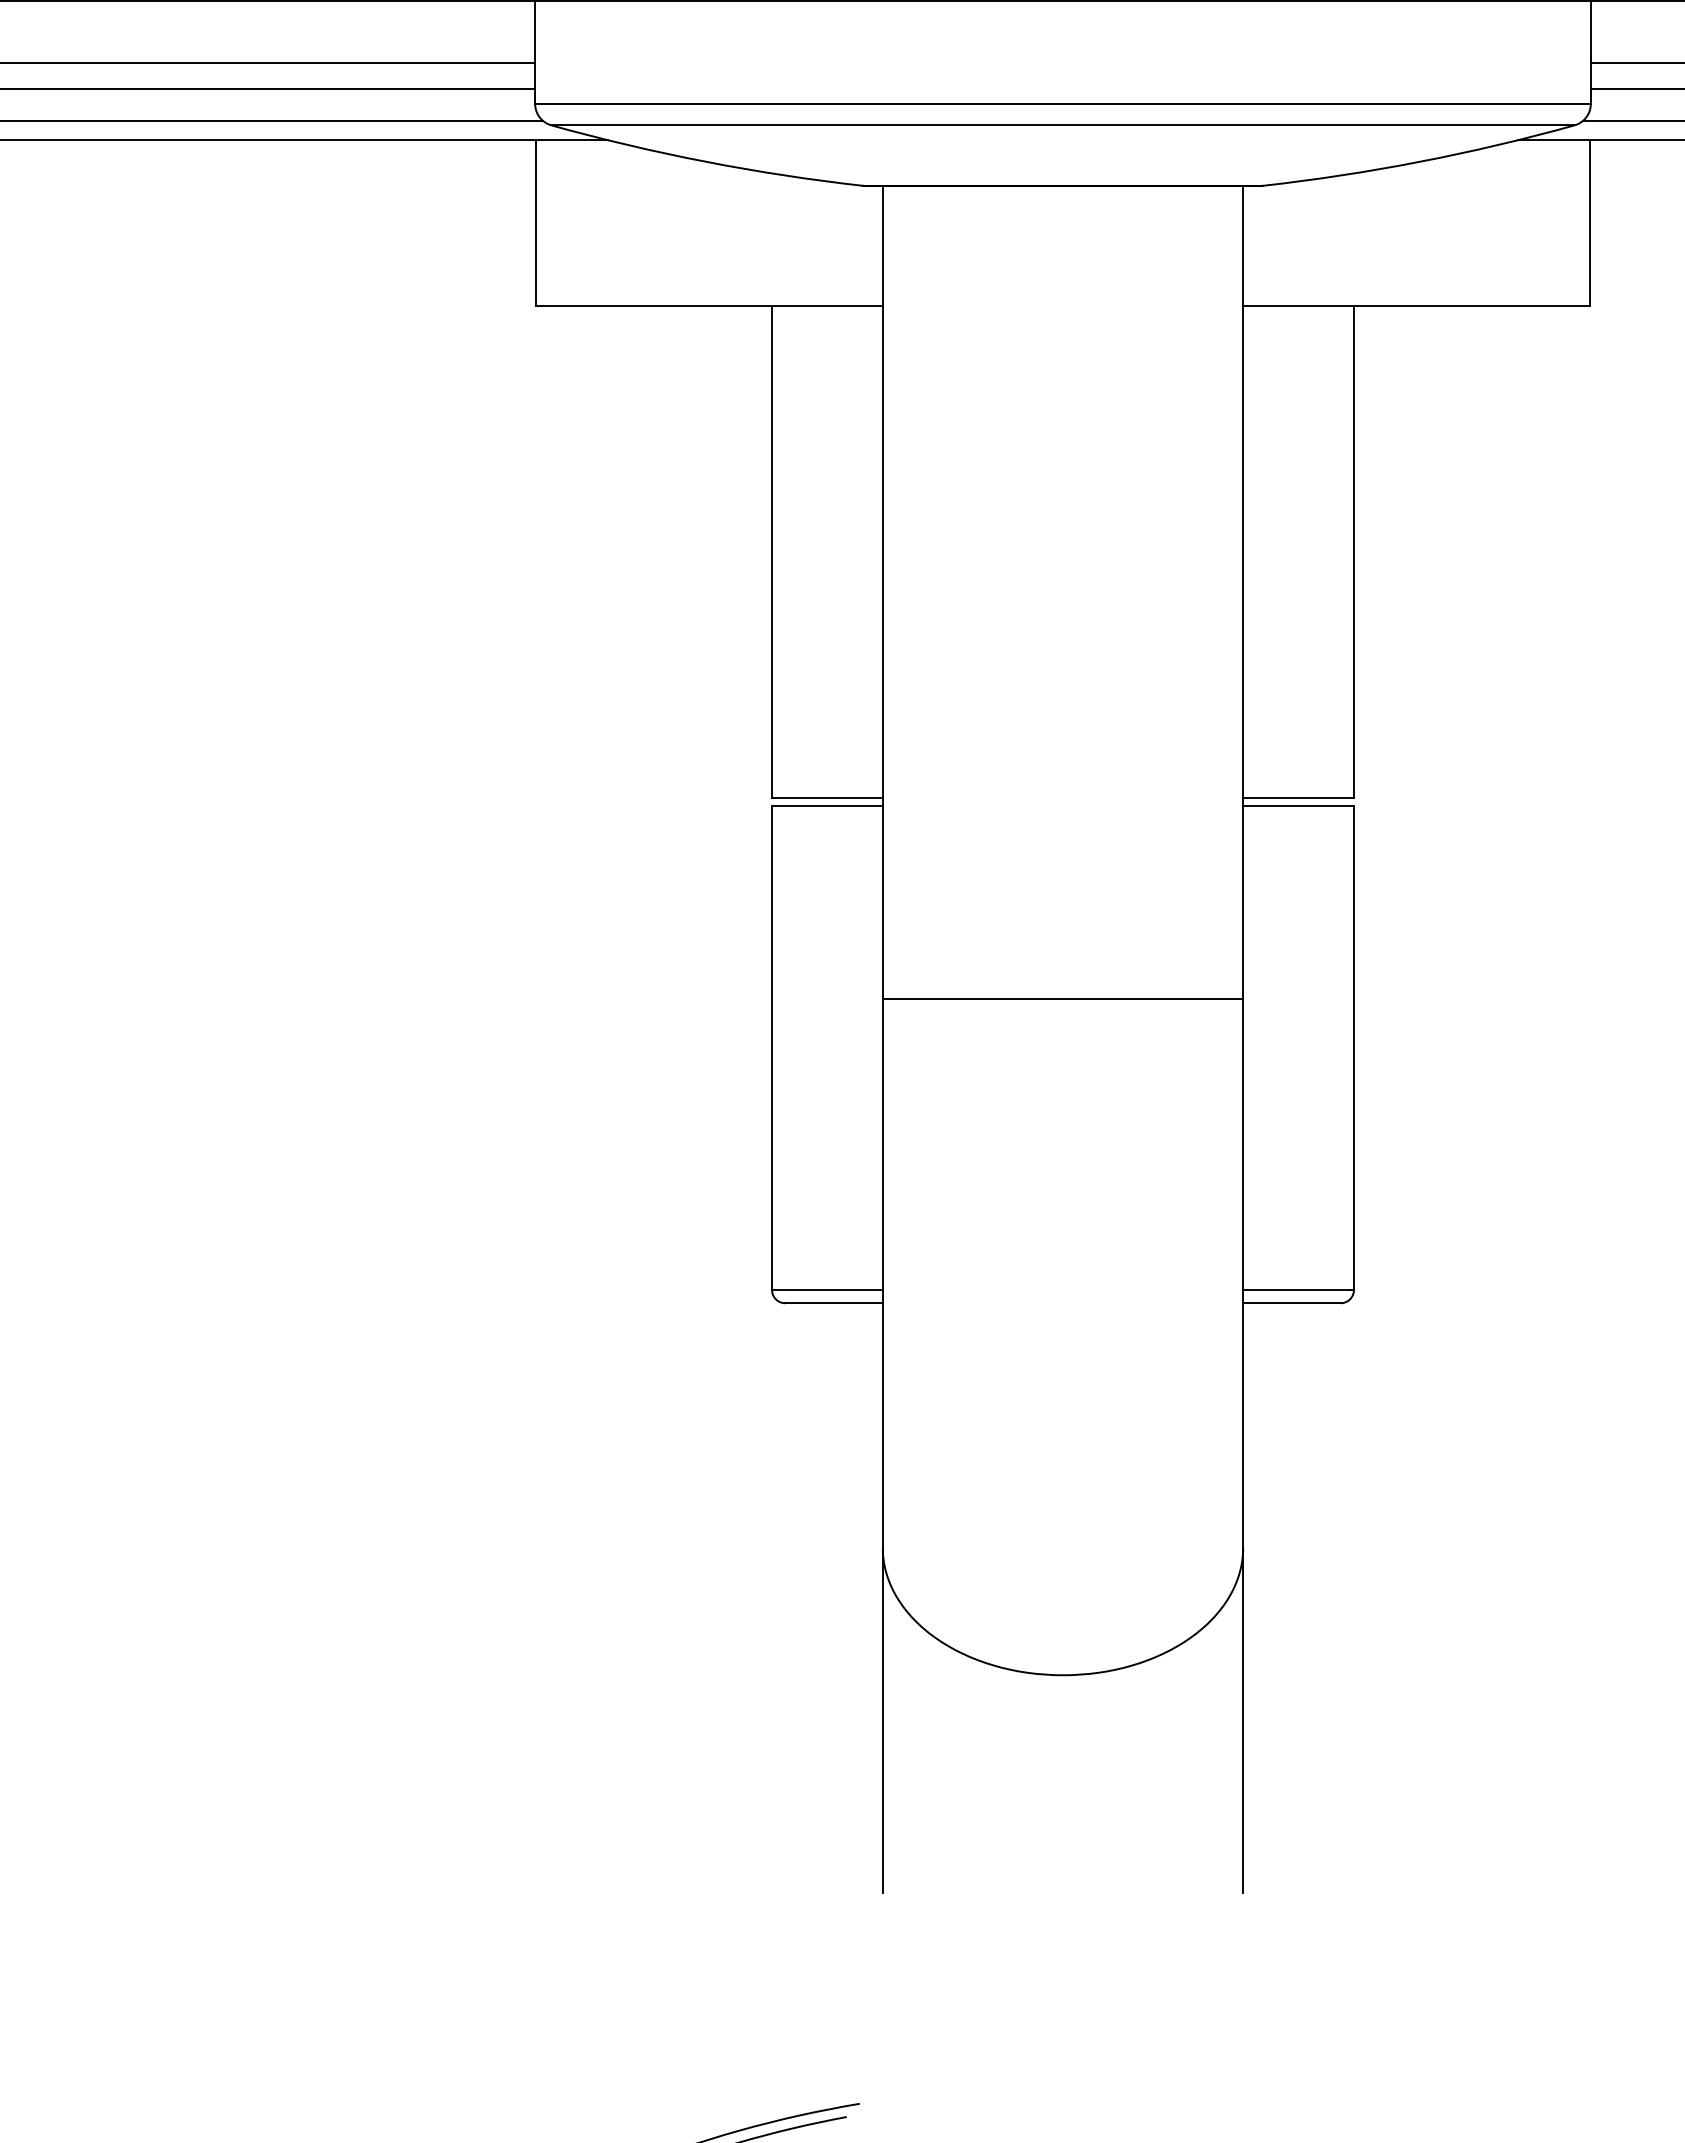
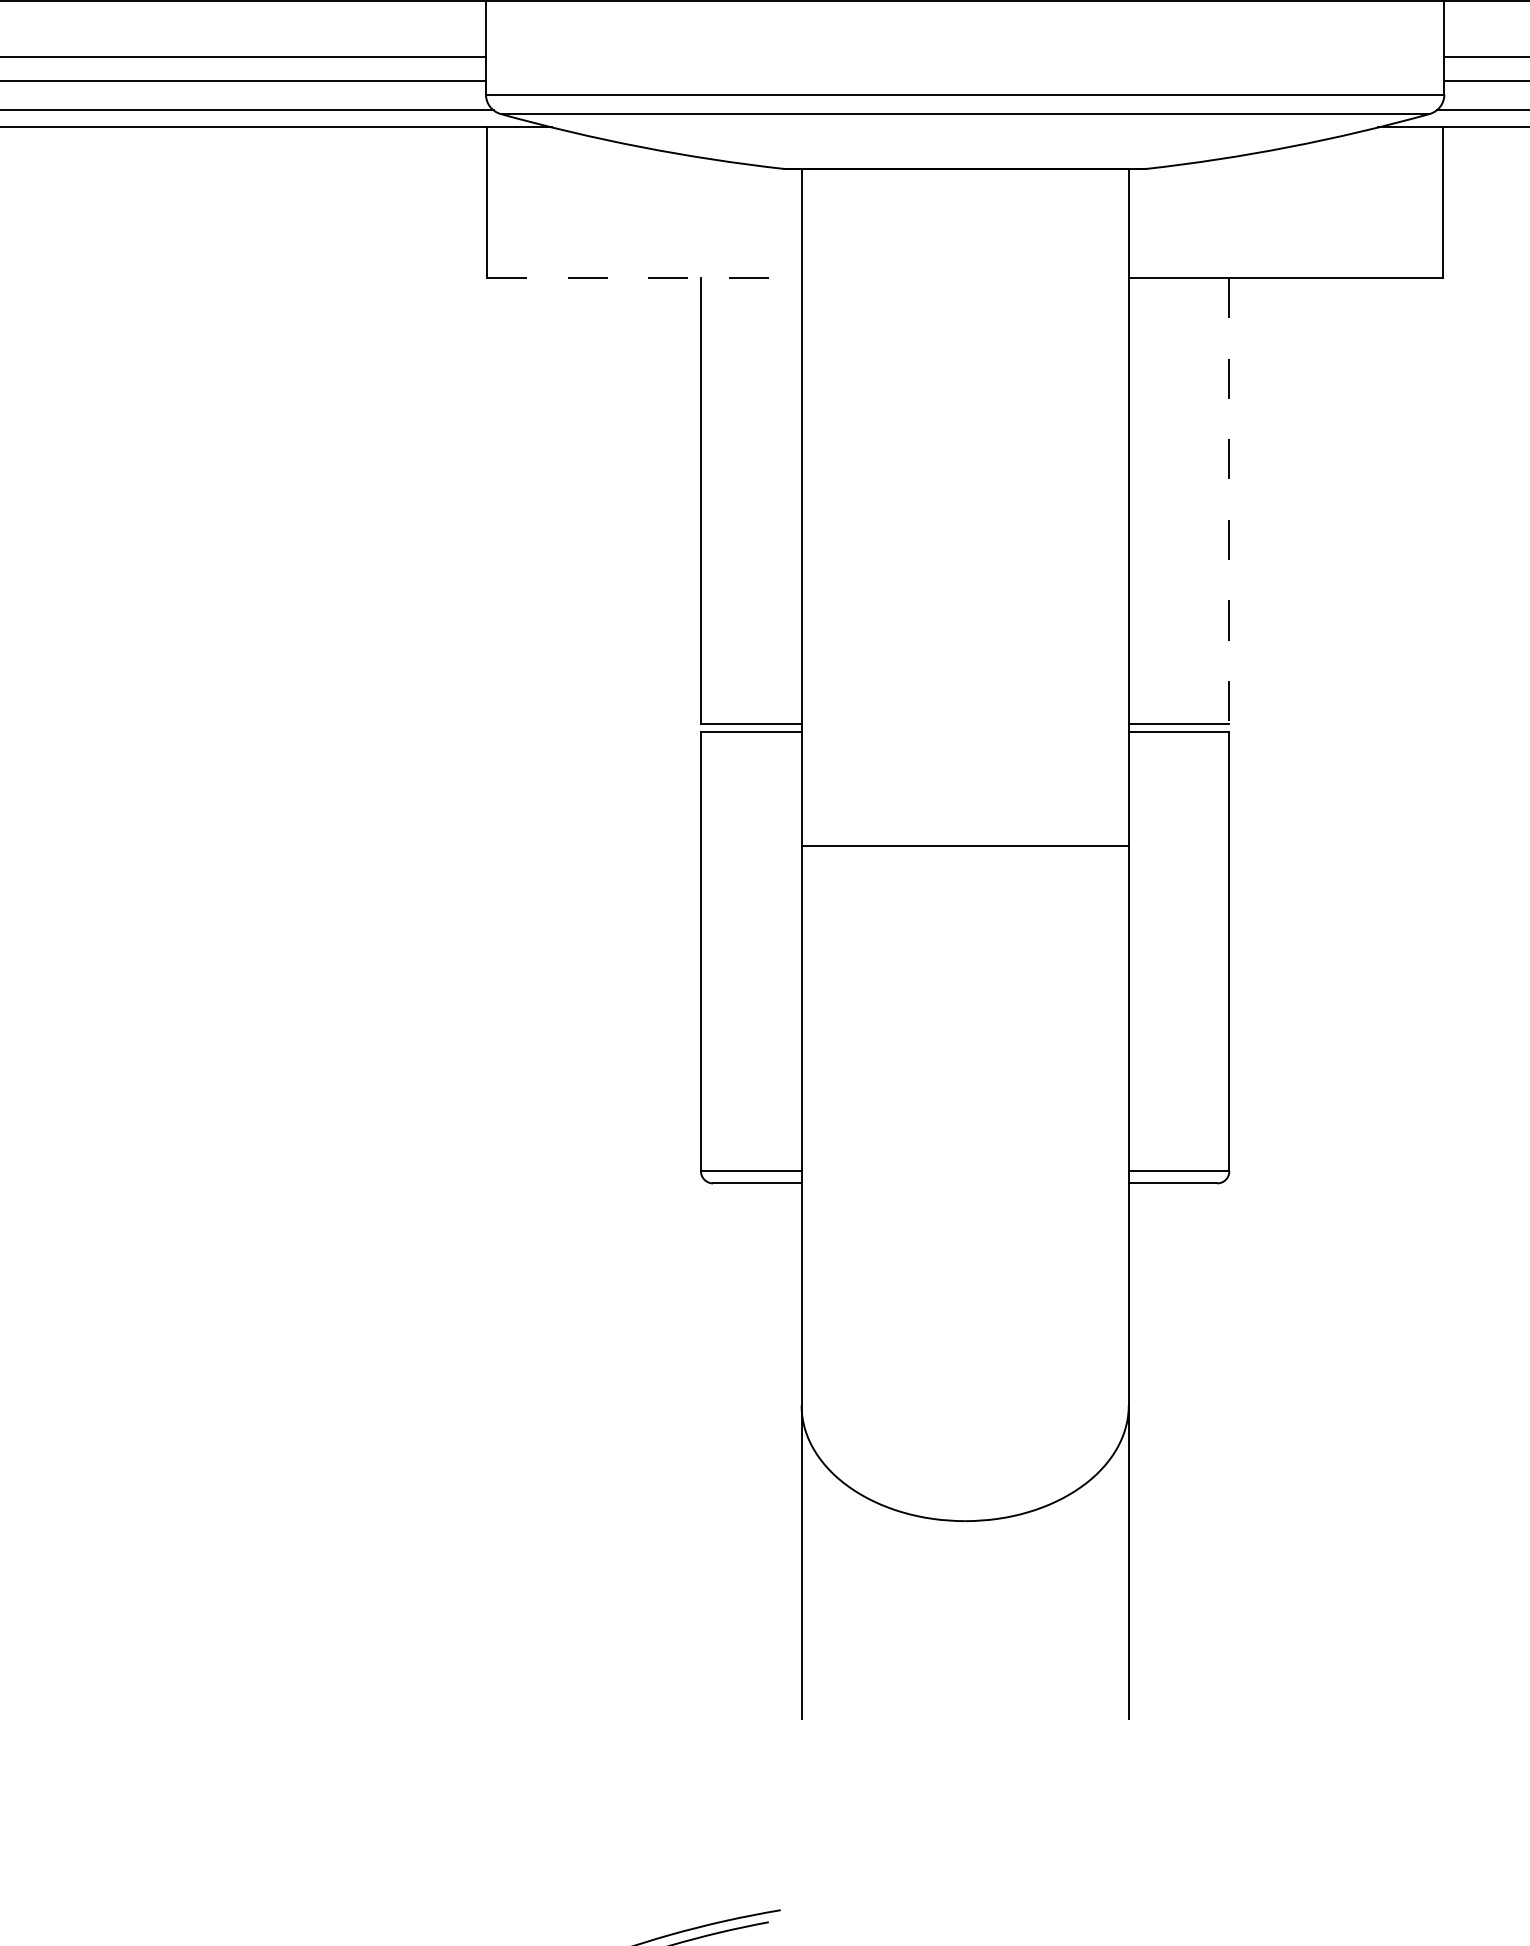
line: (710, 306) -> (645, 278), solid -> dashed
line: (1354, 551) -> (1229, 500), solid -> dashed
line: (1062, 998) -> (964, 845), moved

